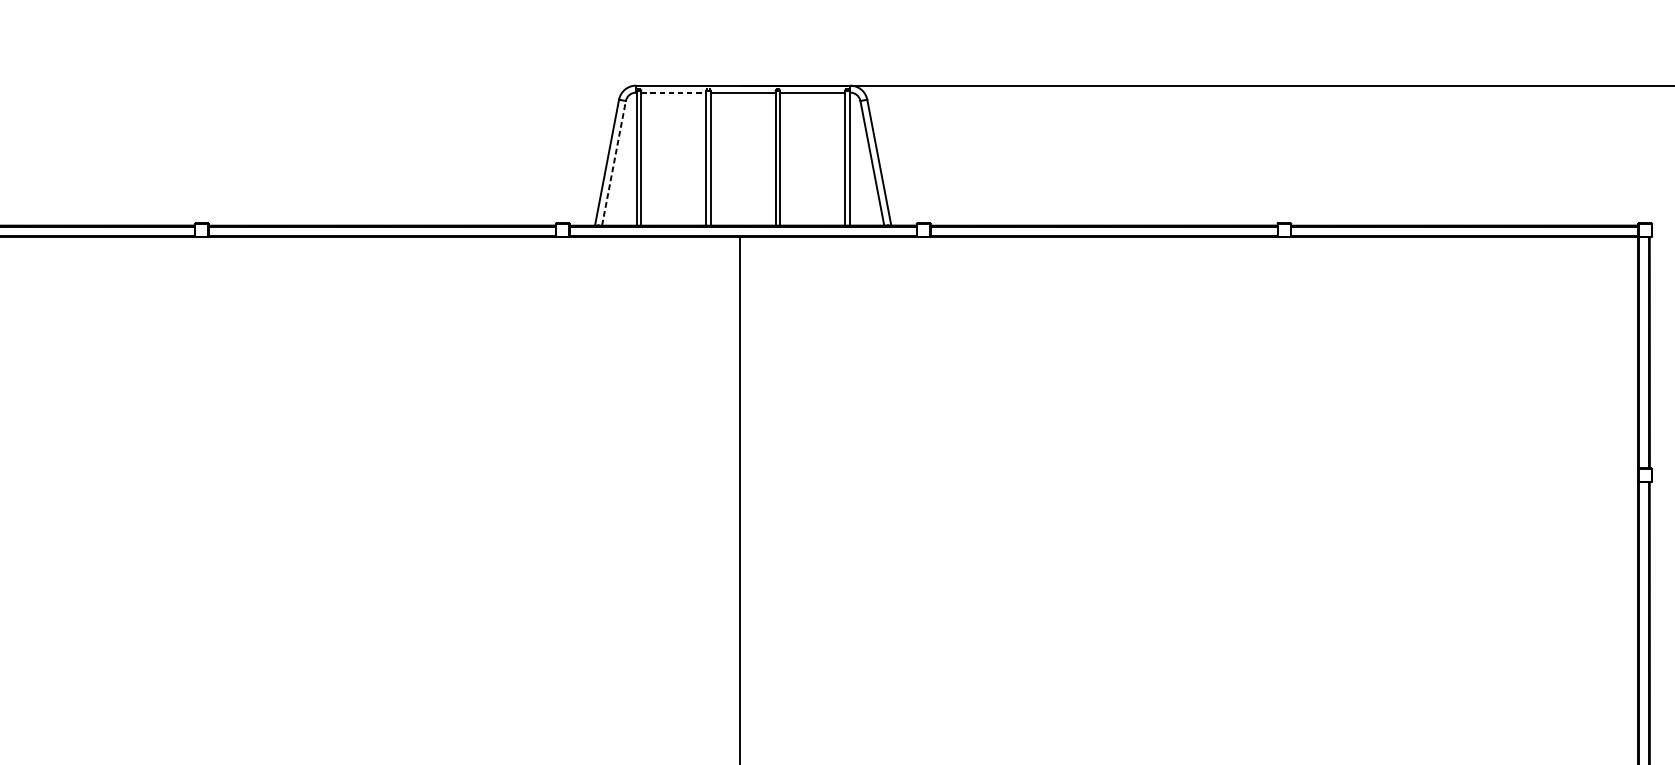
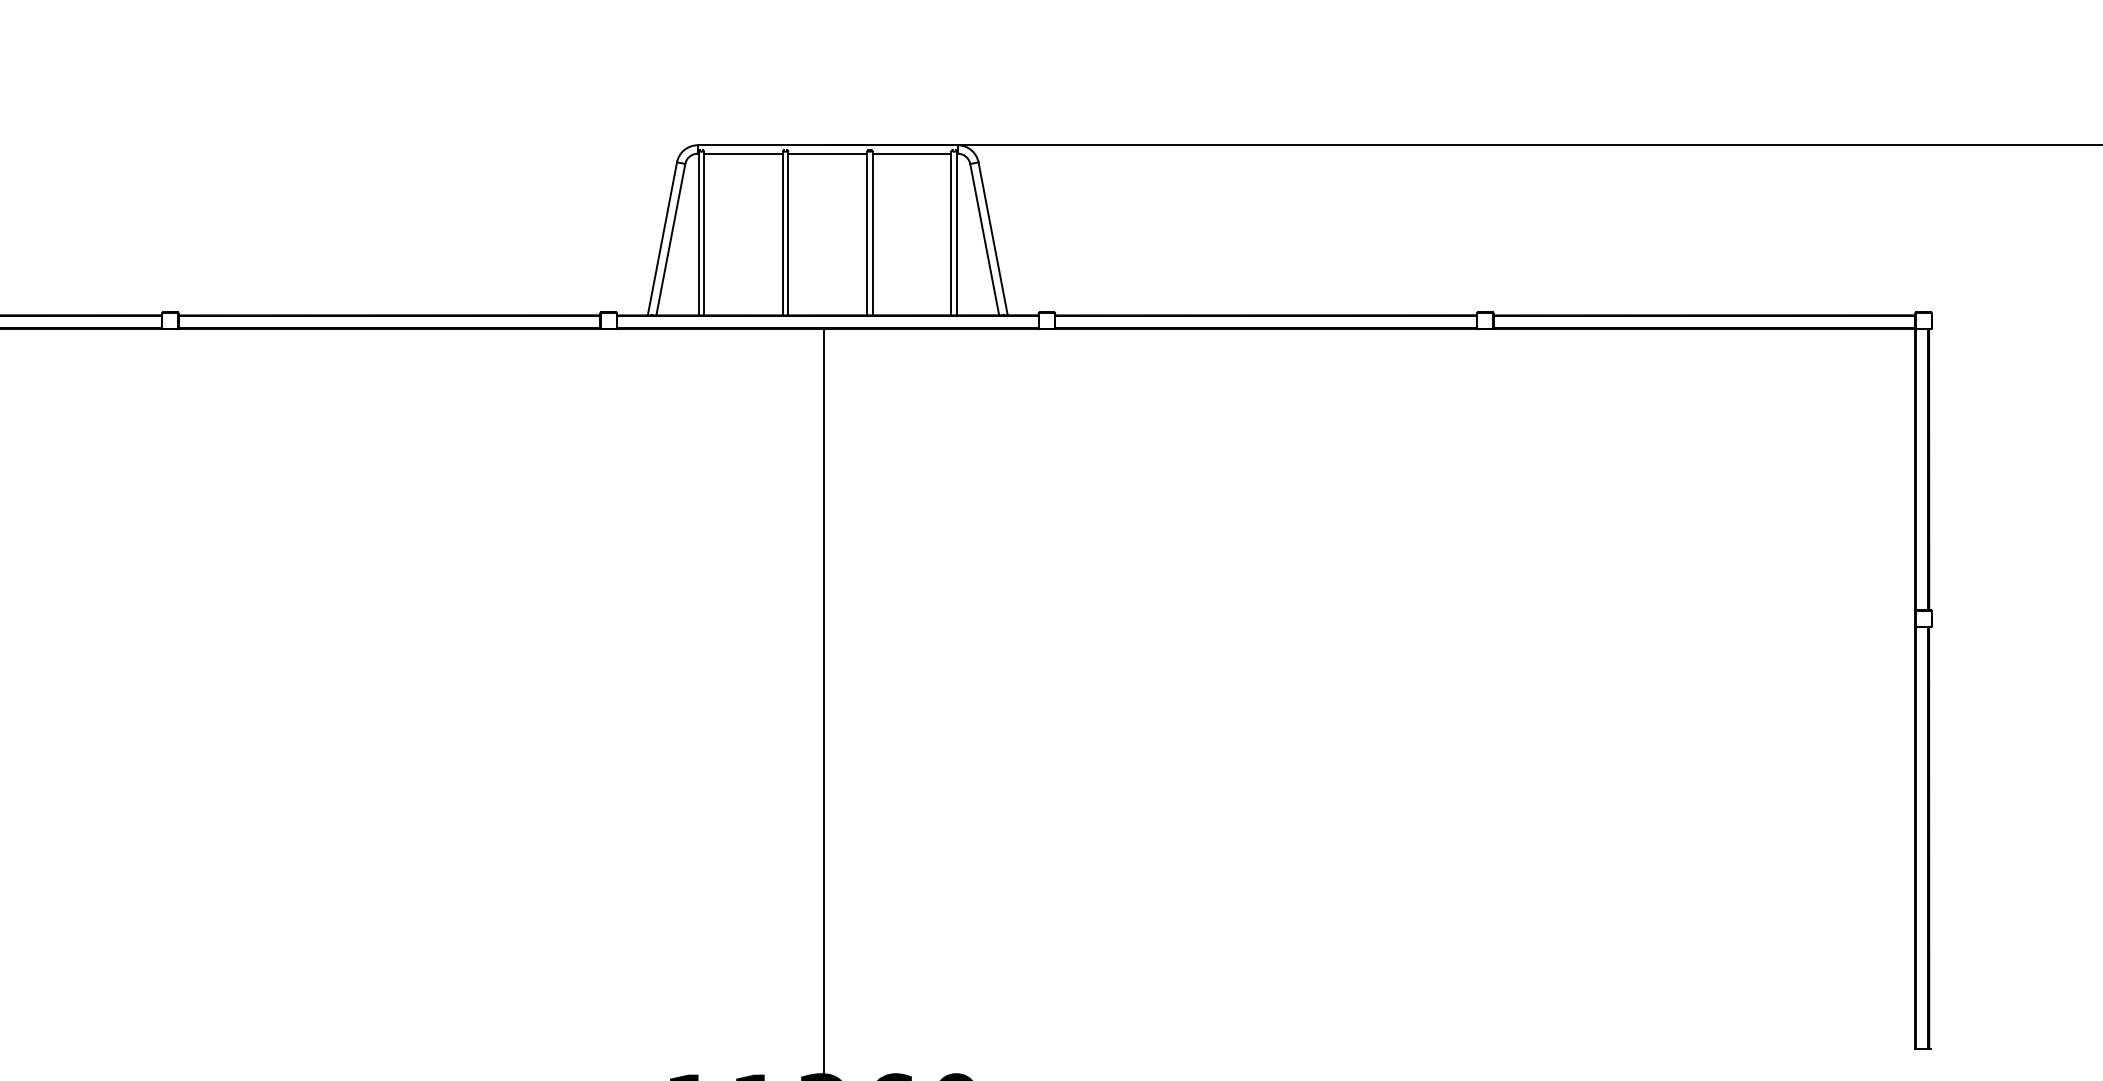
line: (674, 92) -> (744, 153), dashed -> solid
line: (613, 163) -> (670, 239), dashed -> solid

